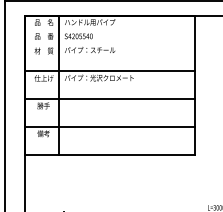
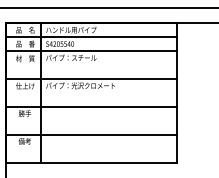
line: (109, 29) -> (90, 37), added
line: (109, 43) -> (90, 51), added

